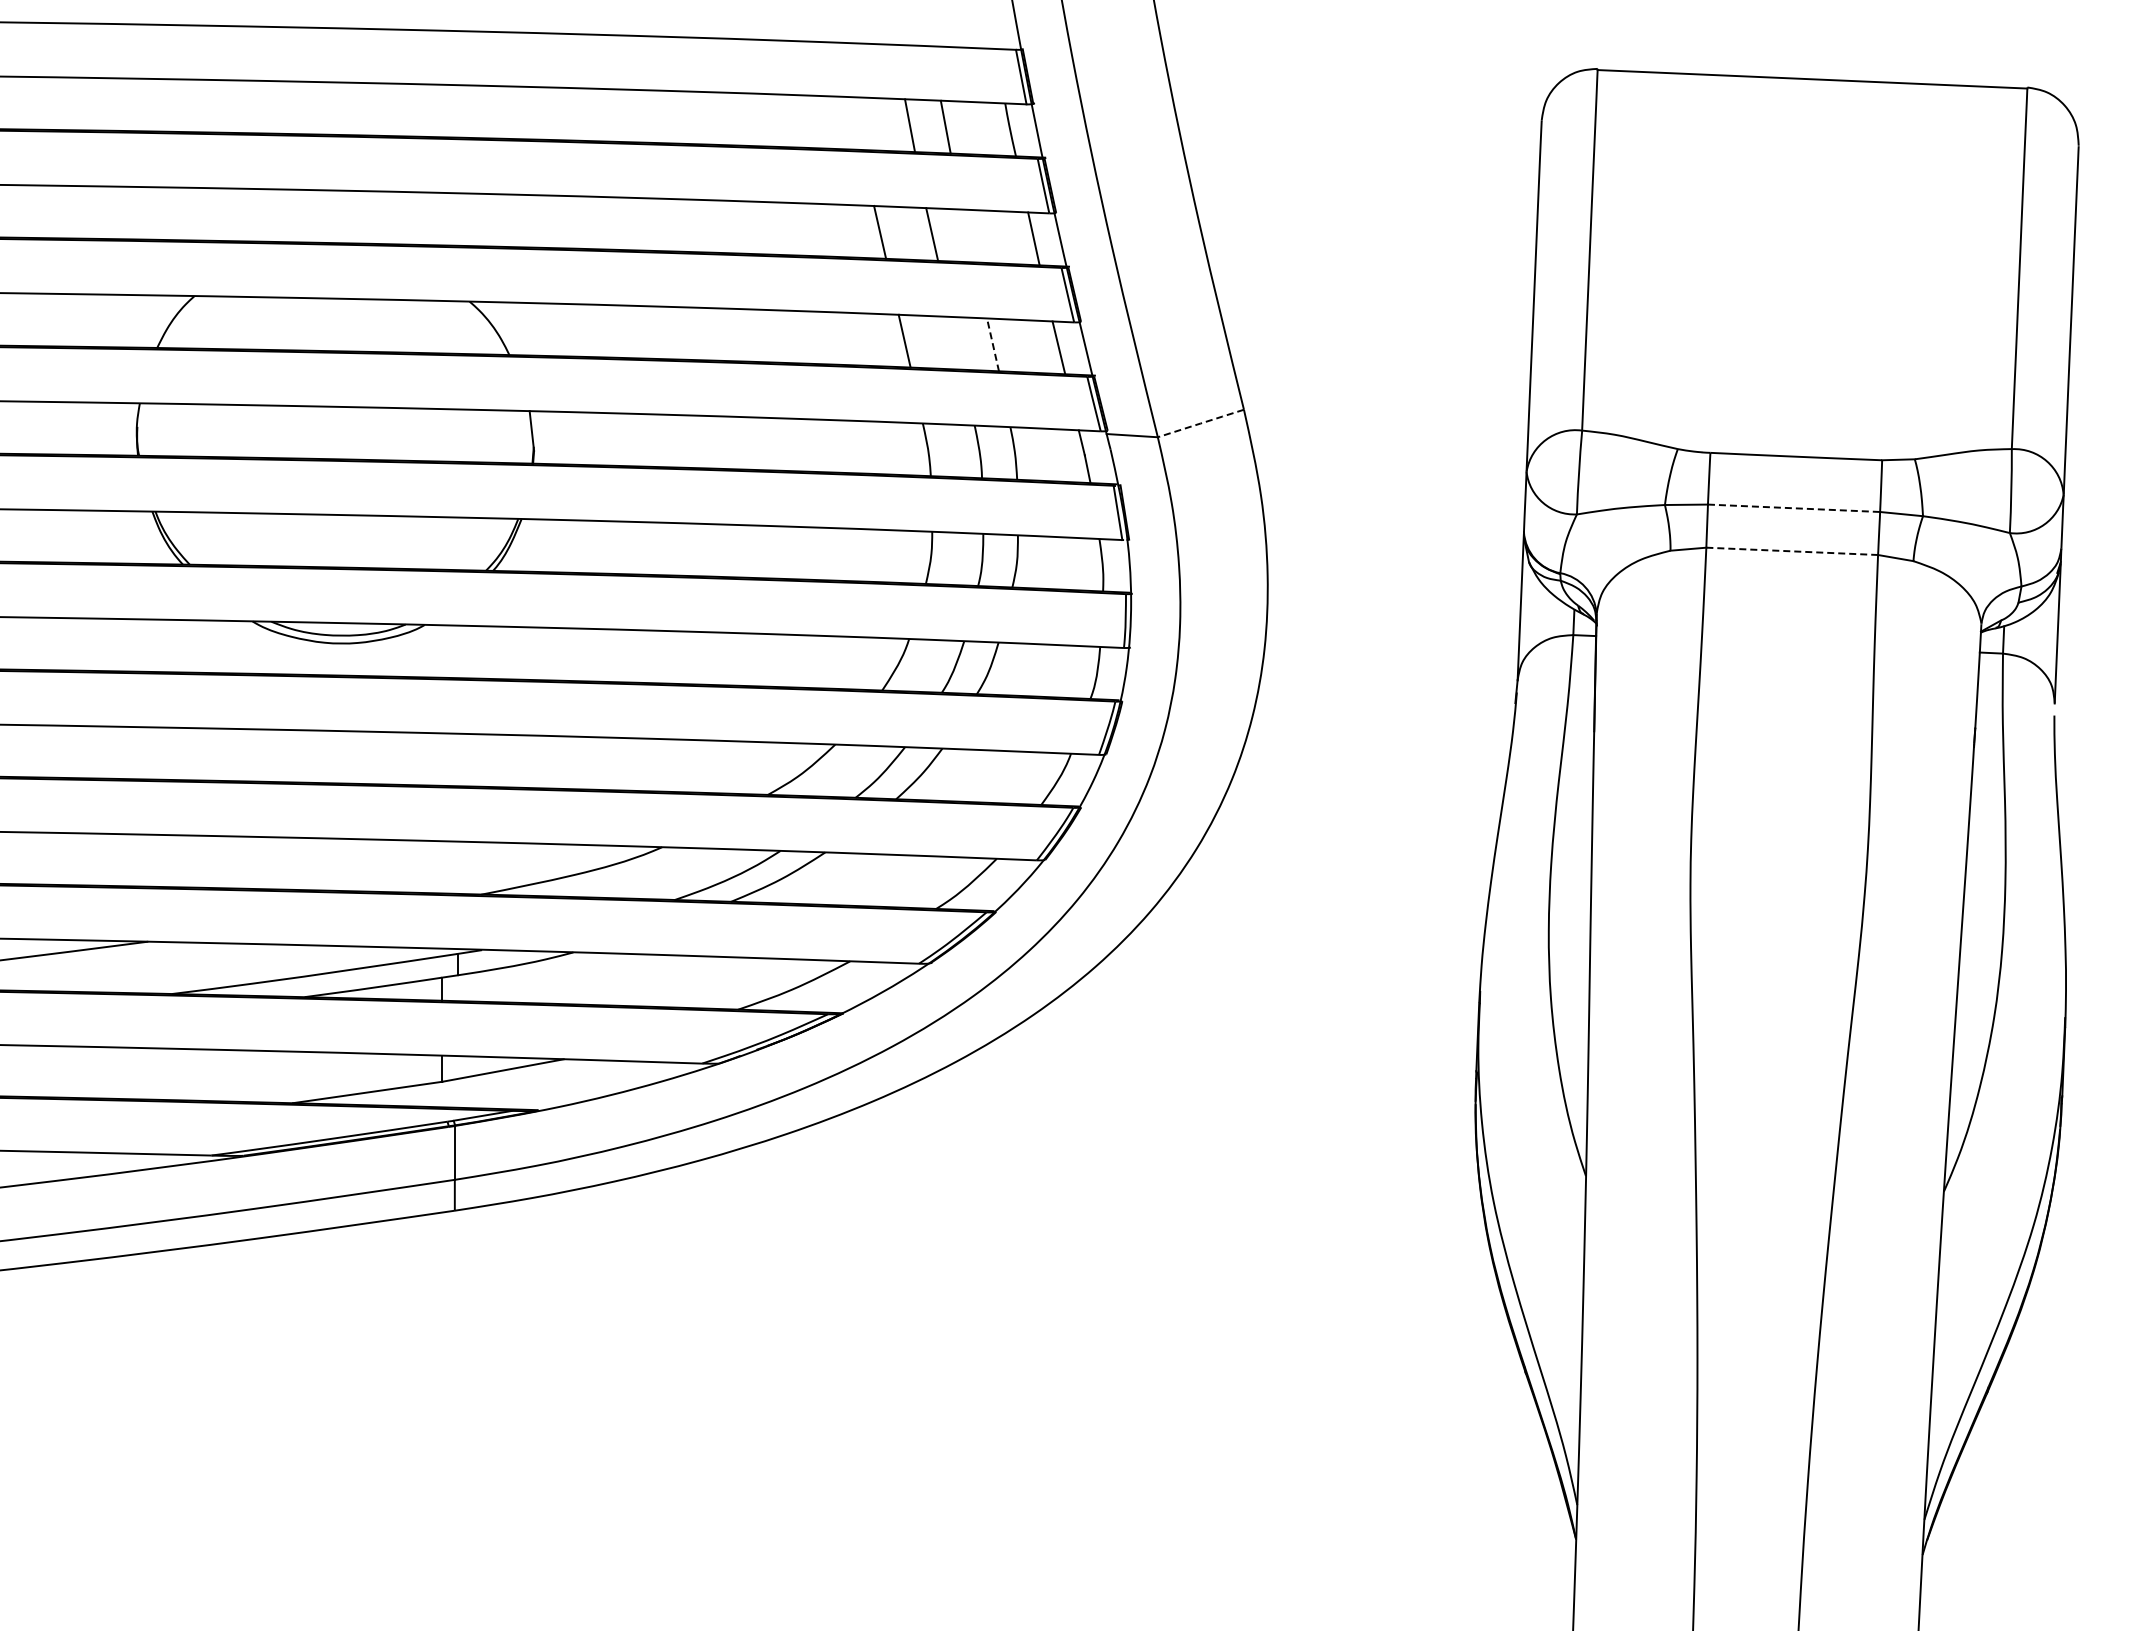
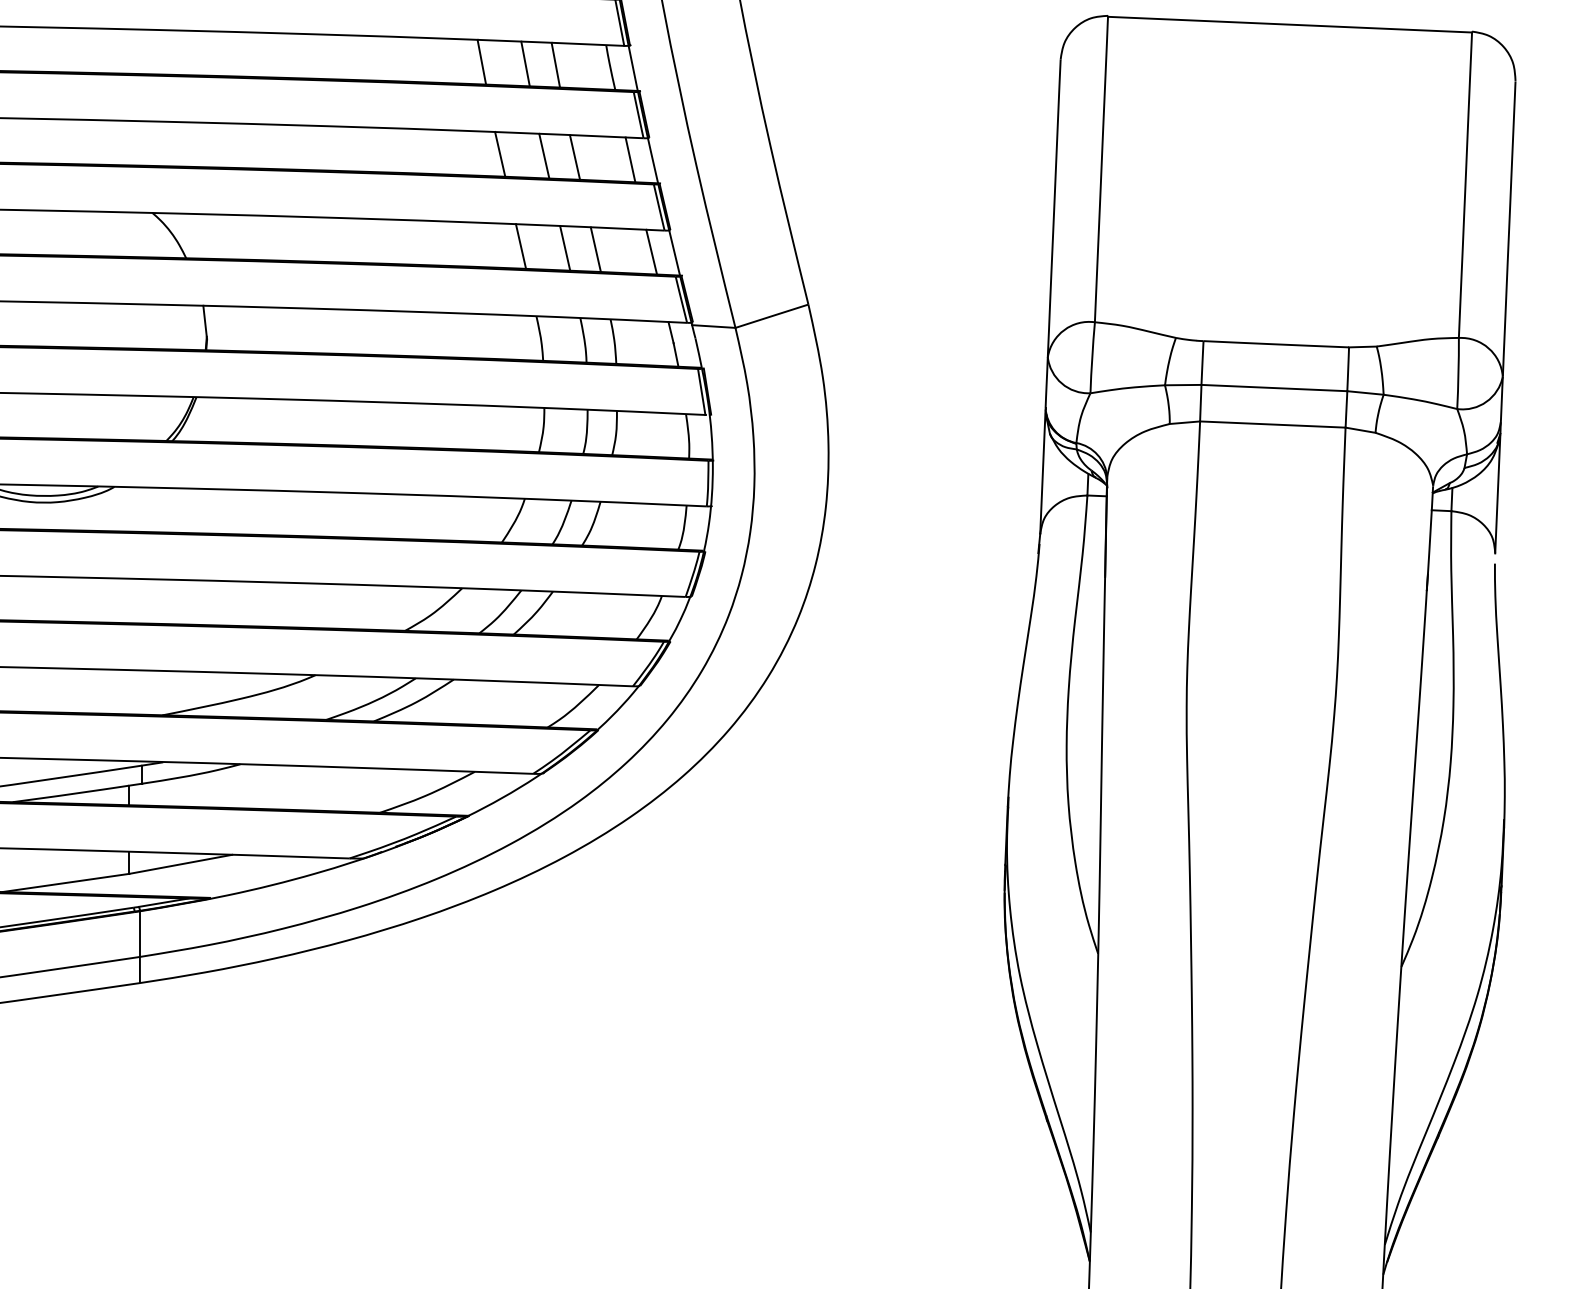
line: (858, 123) -> (481, 62), added
line: (968, 235) -> (575, 156), added
line: (956, 343) -> (564, 248), added
line: (992, 344) -> (595, 249), dashed -> solid
line: (1200, 423) -> (771, 316), dashed -> solid
line: (1794, 508) -> (1274, 388), dashed -> solid
line: (1792, 551) -> (1273, 424), dashed -> solid

